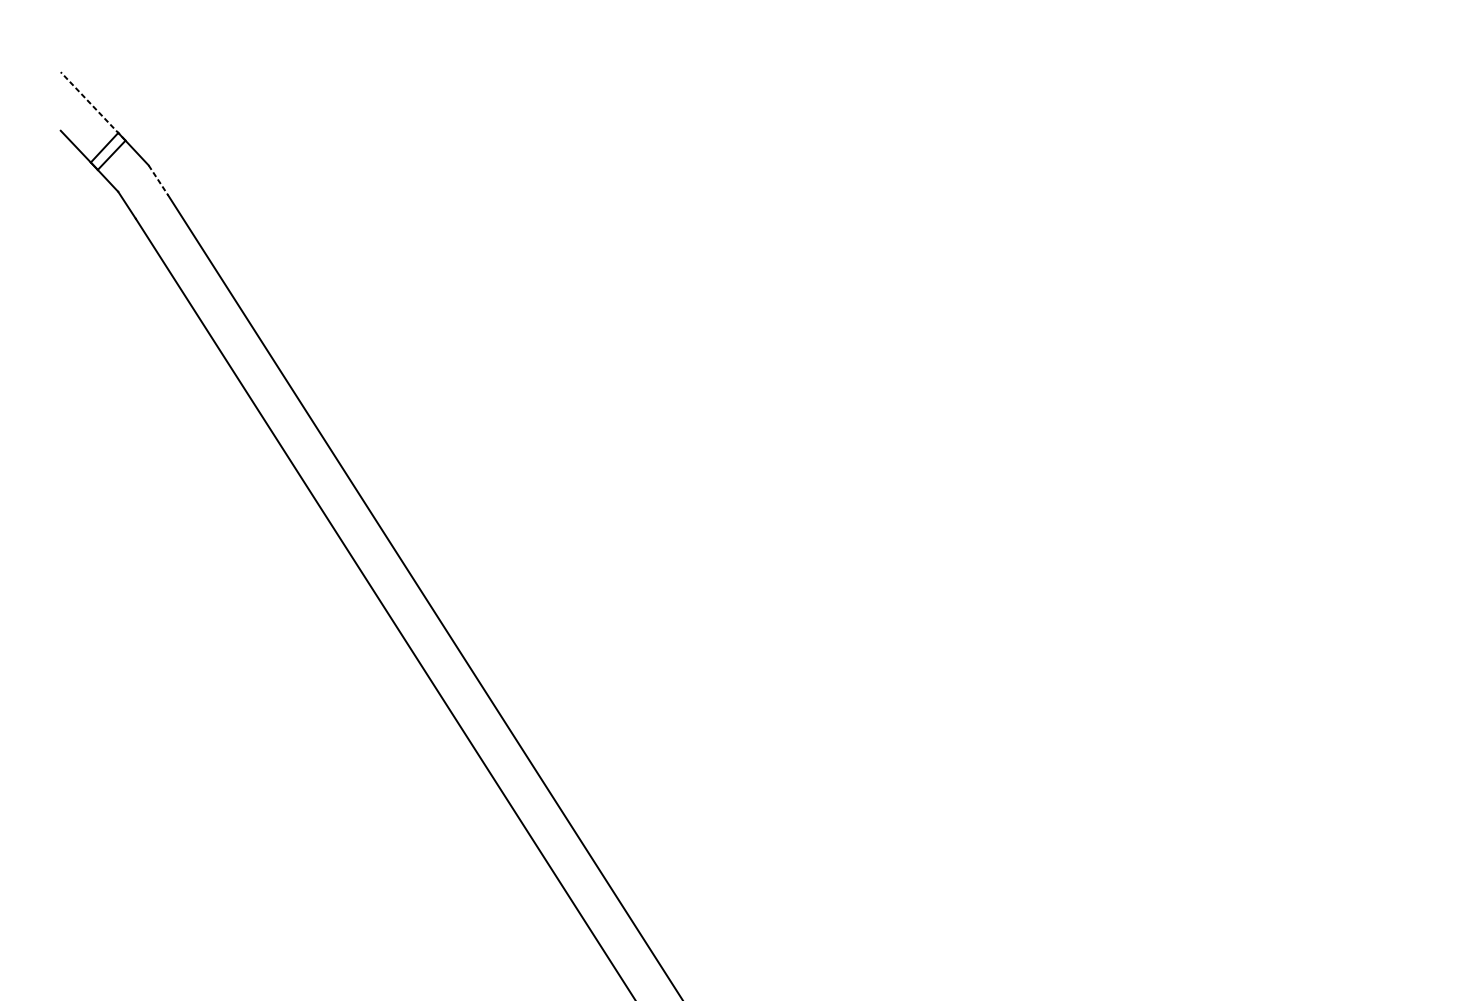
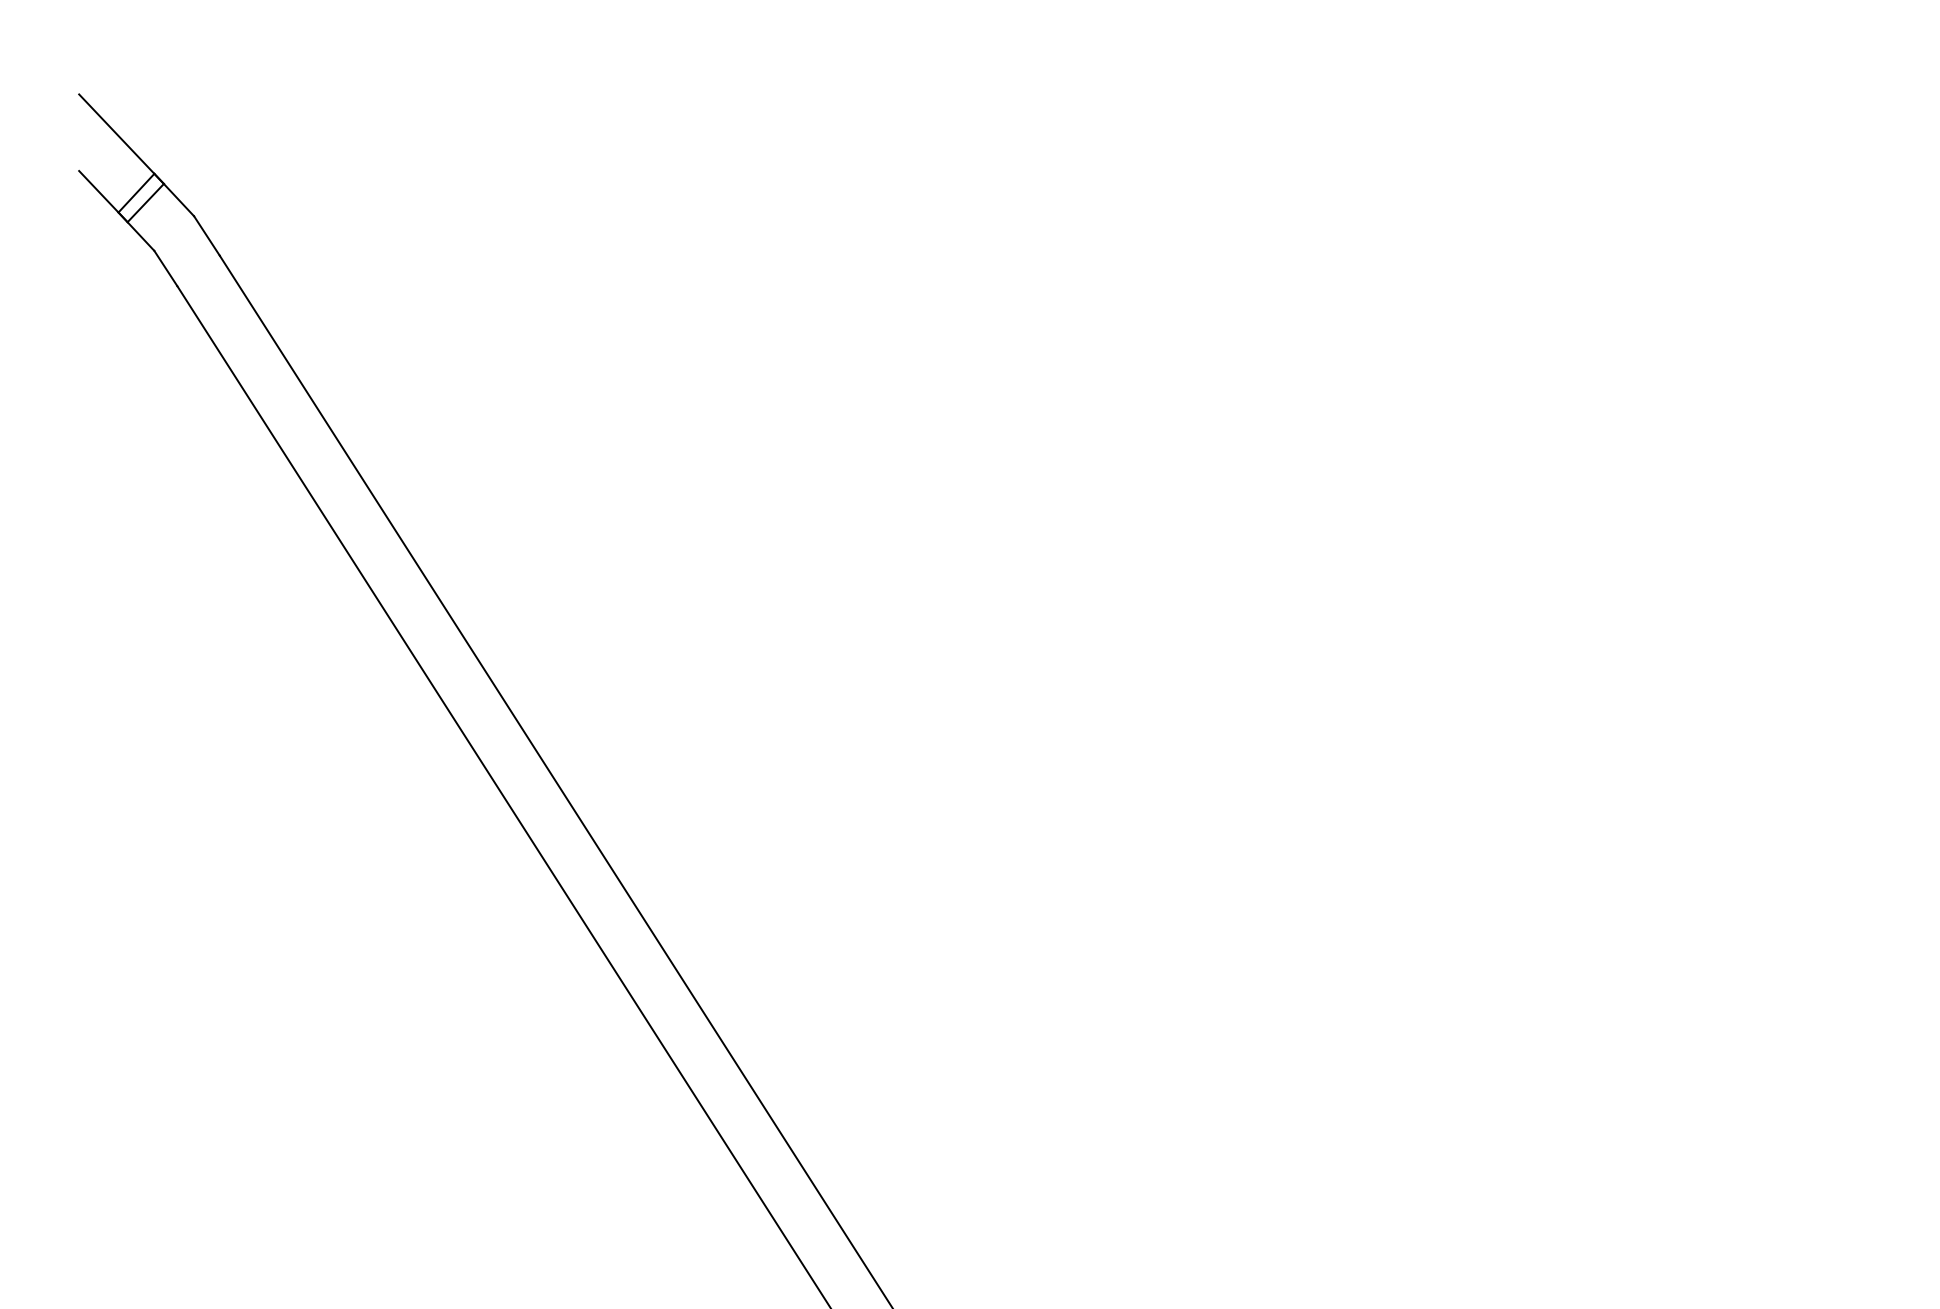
line: (93, 106) -> (121, 139), dashed -> solid
line: (158, 180) -> (206, 235), dashed -> solid

